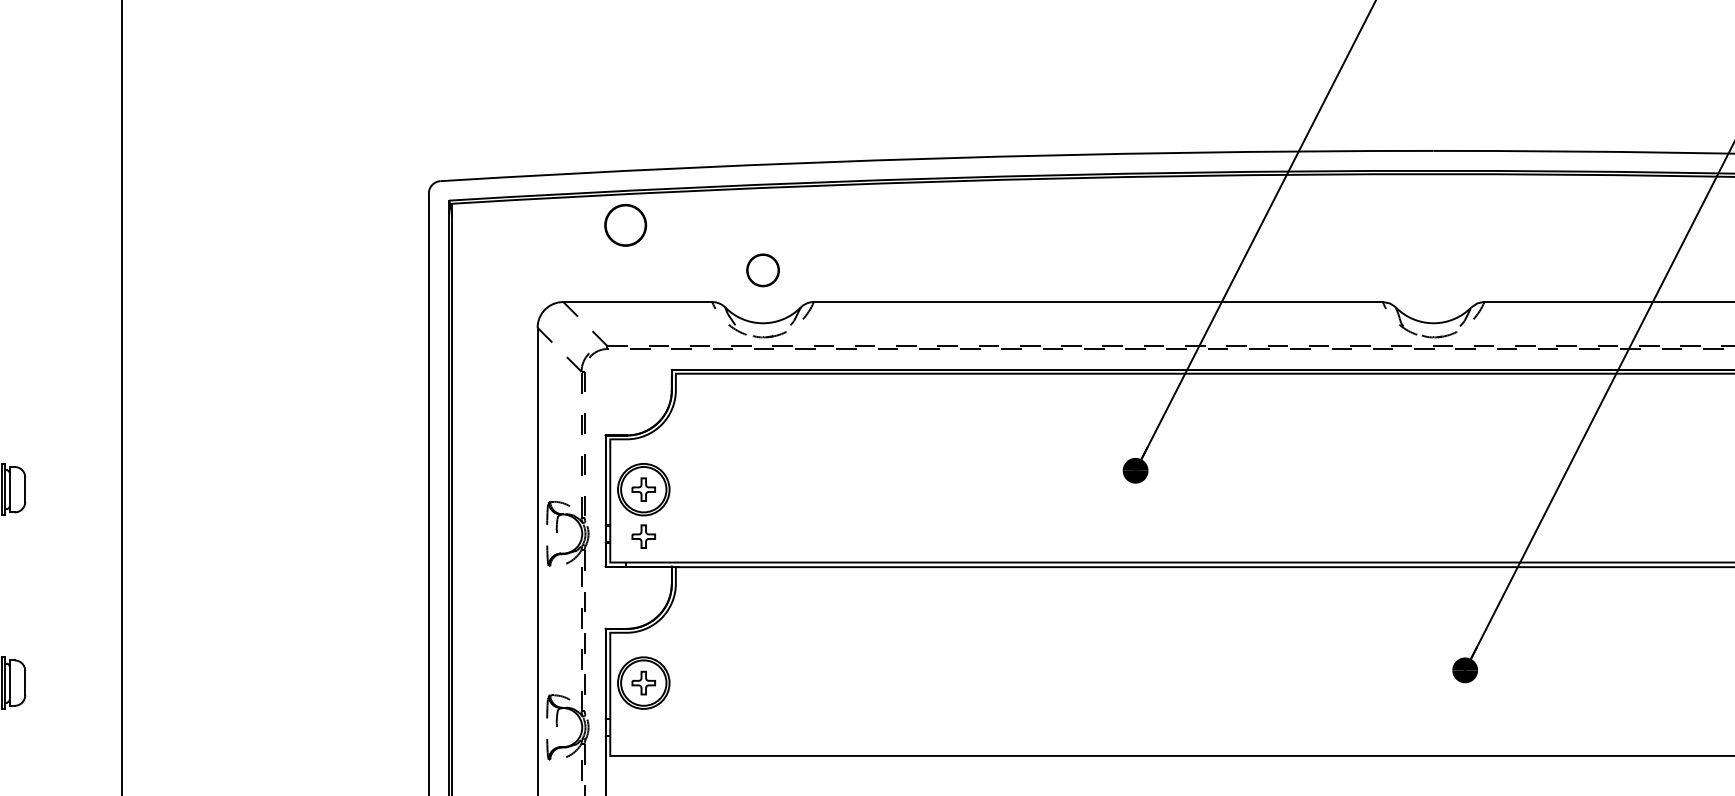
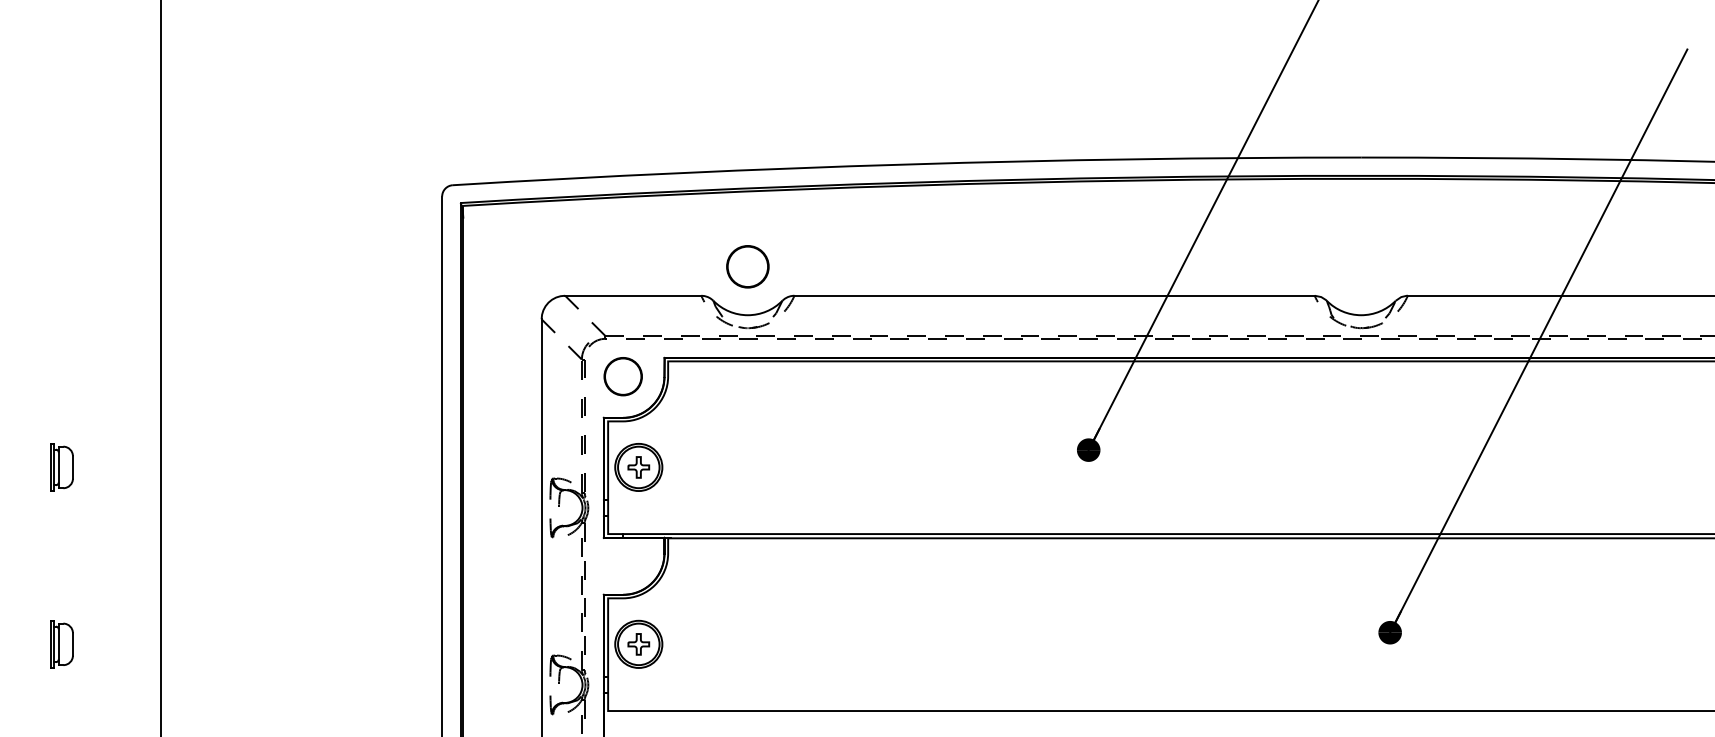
circle: (624, 225) -> (622, 376), moved
circle: (762, 270) -> (747, 266), size x1.43
part: (643, 536) -> (638, 510), removed

